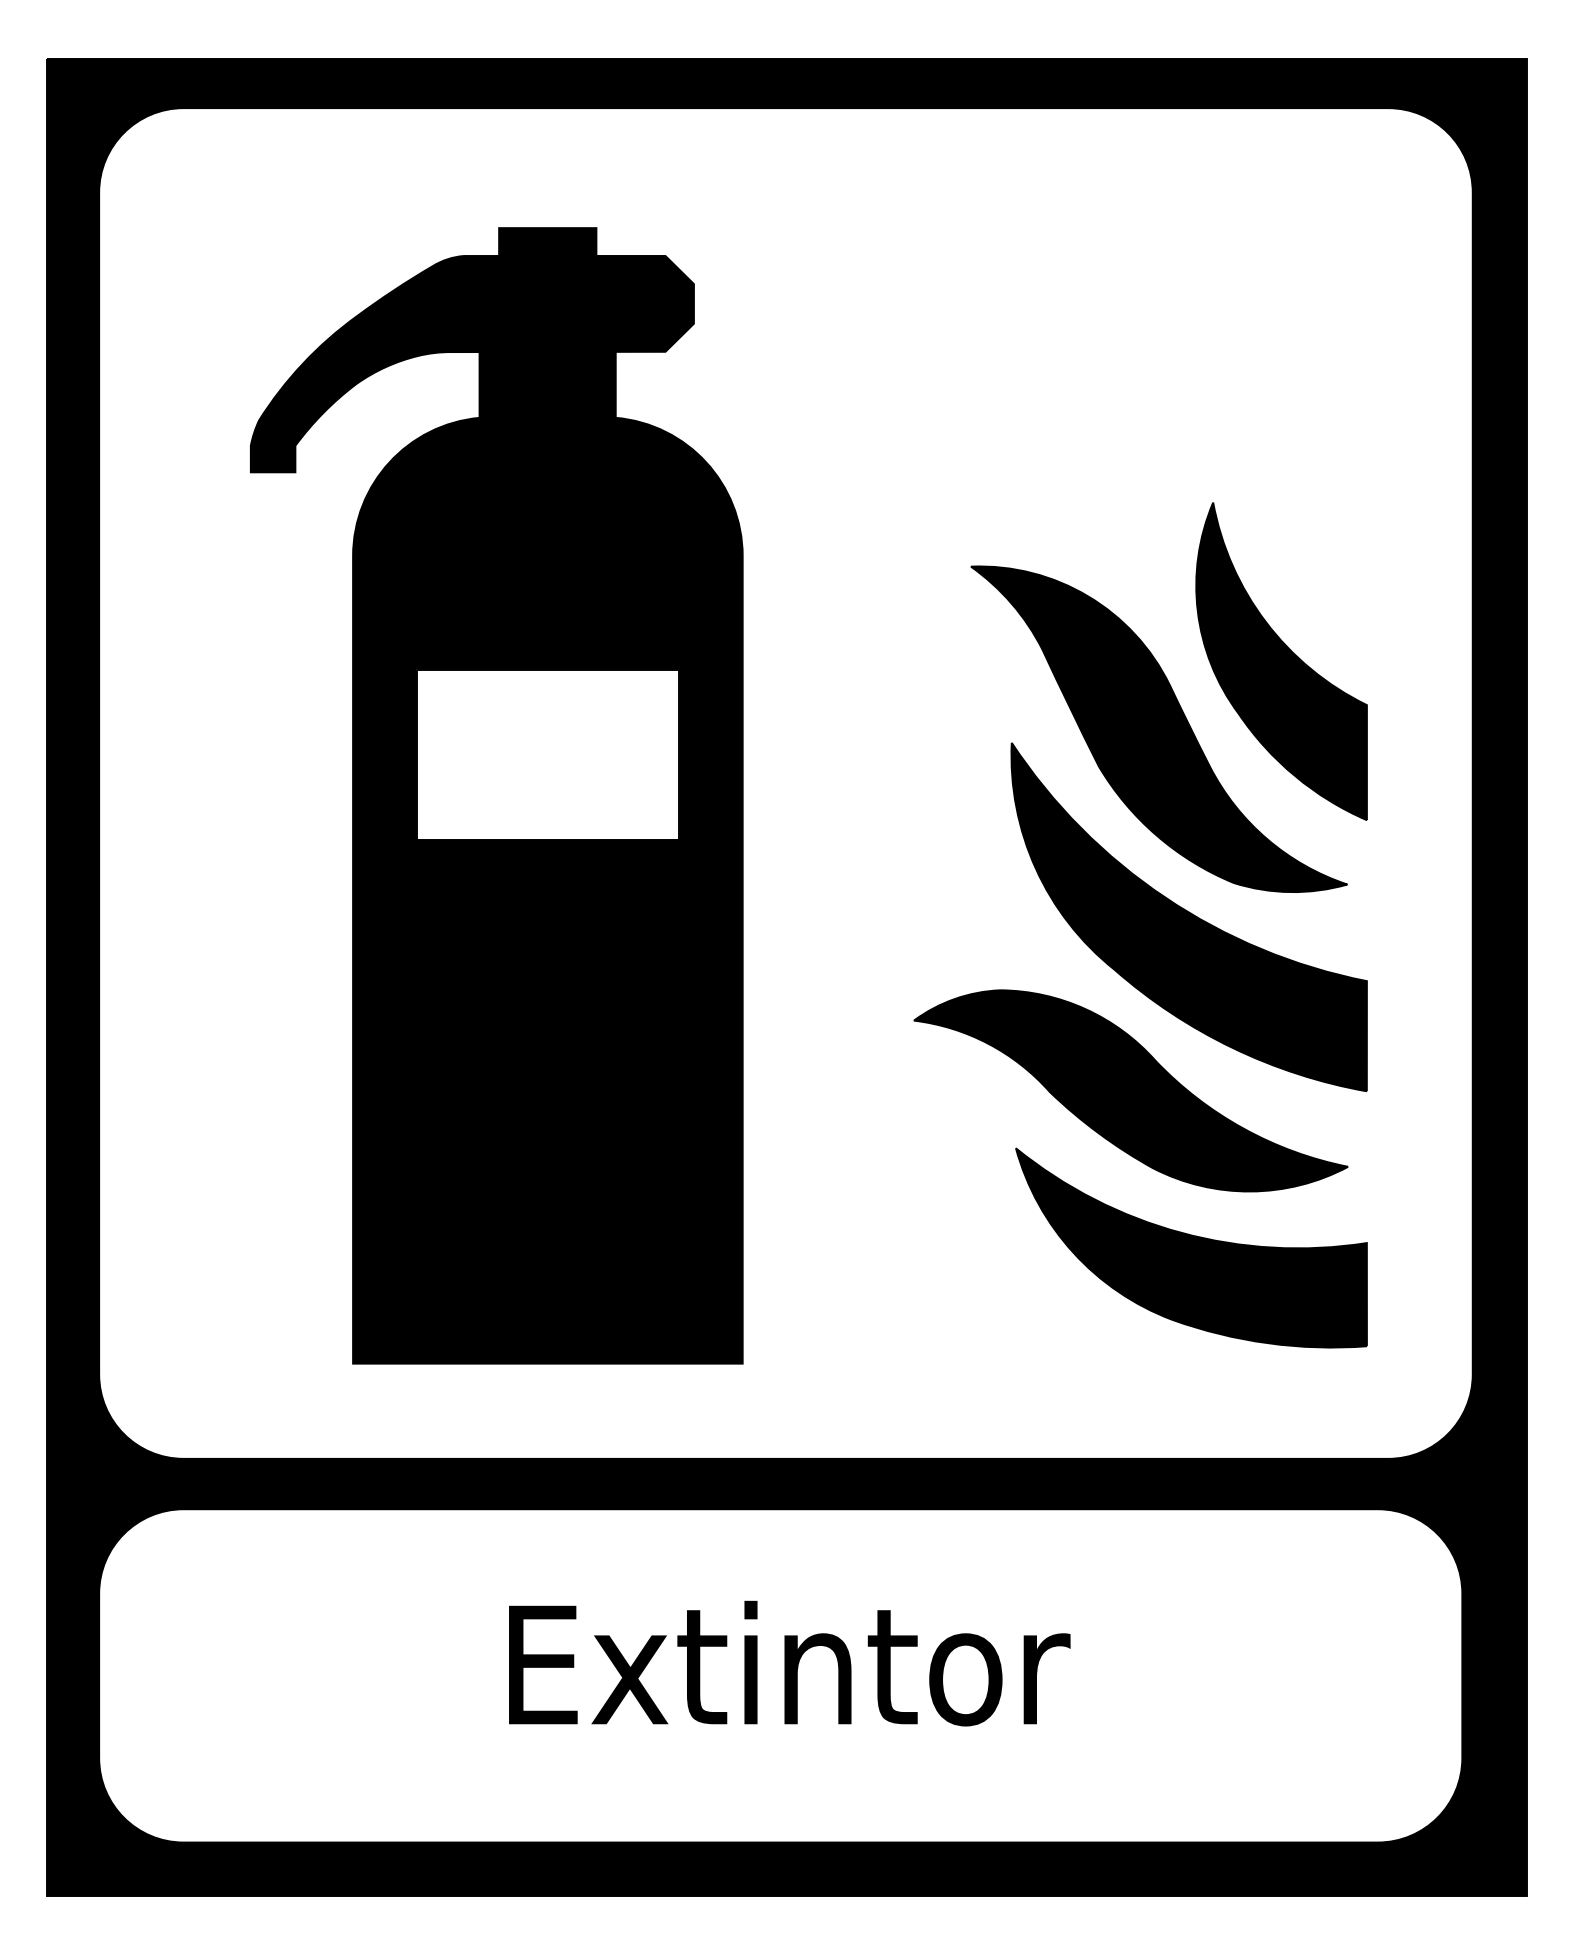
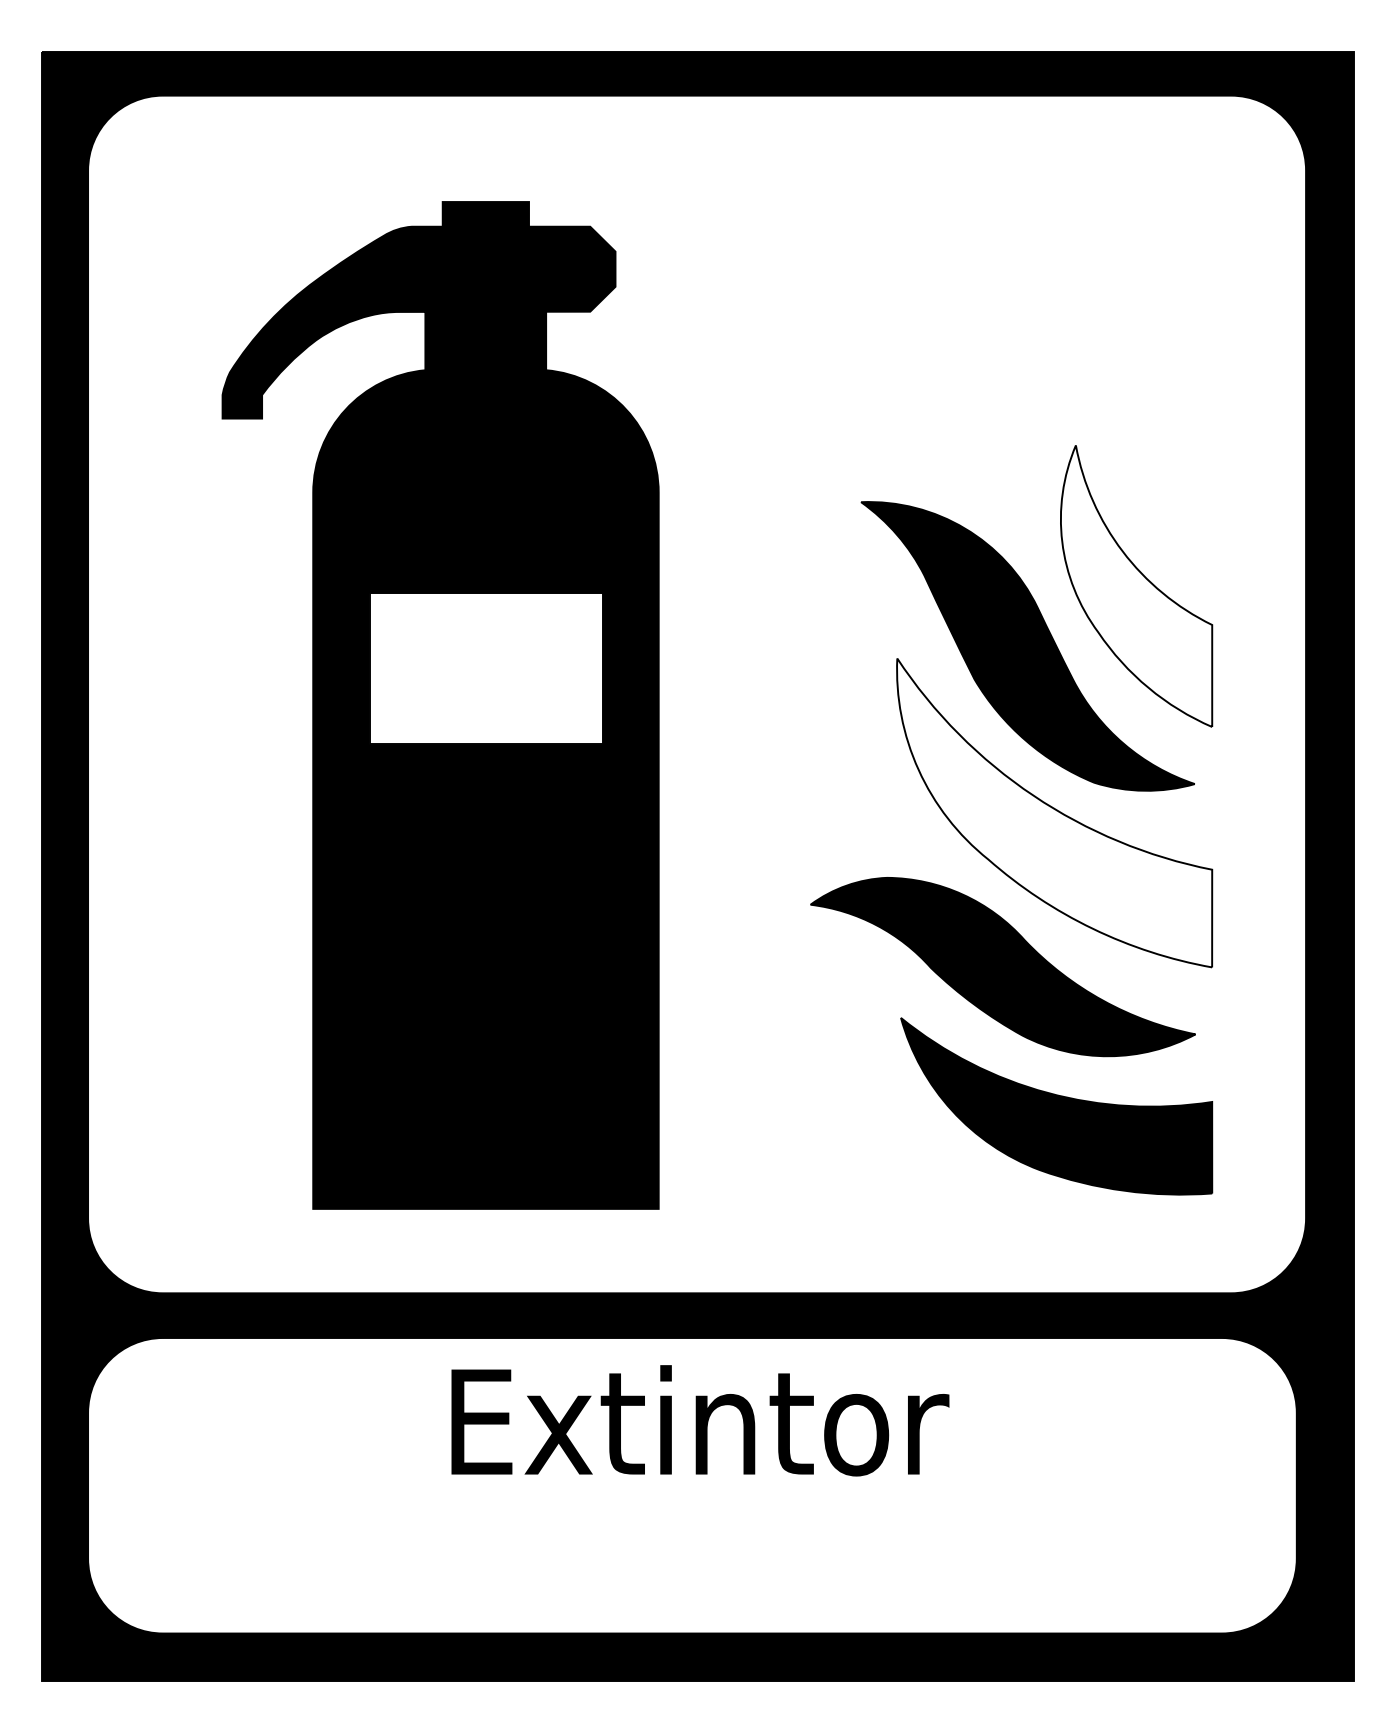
fill: (1281, 661) -> (1136, 586), removed
fill: (1188, 916) -> (1054, 812), removed
text: (789, 1663) -> (700, 1420), moved

